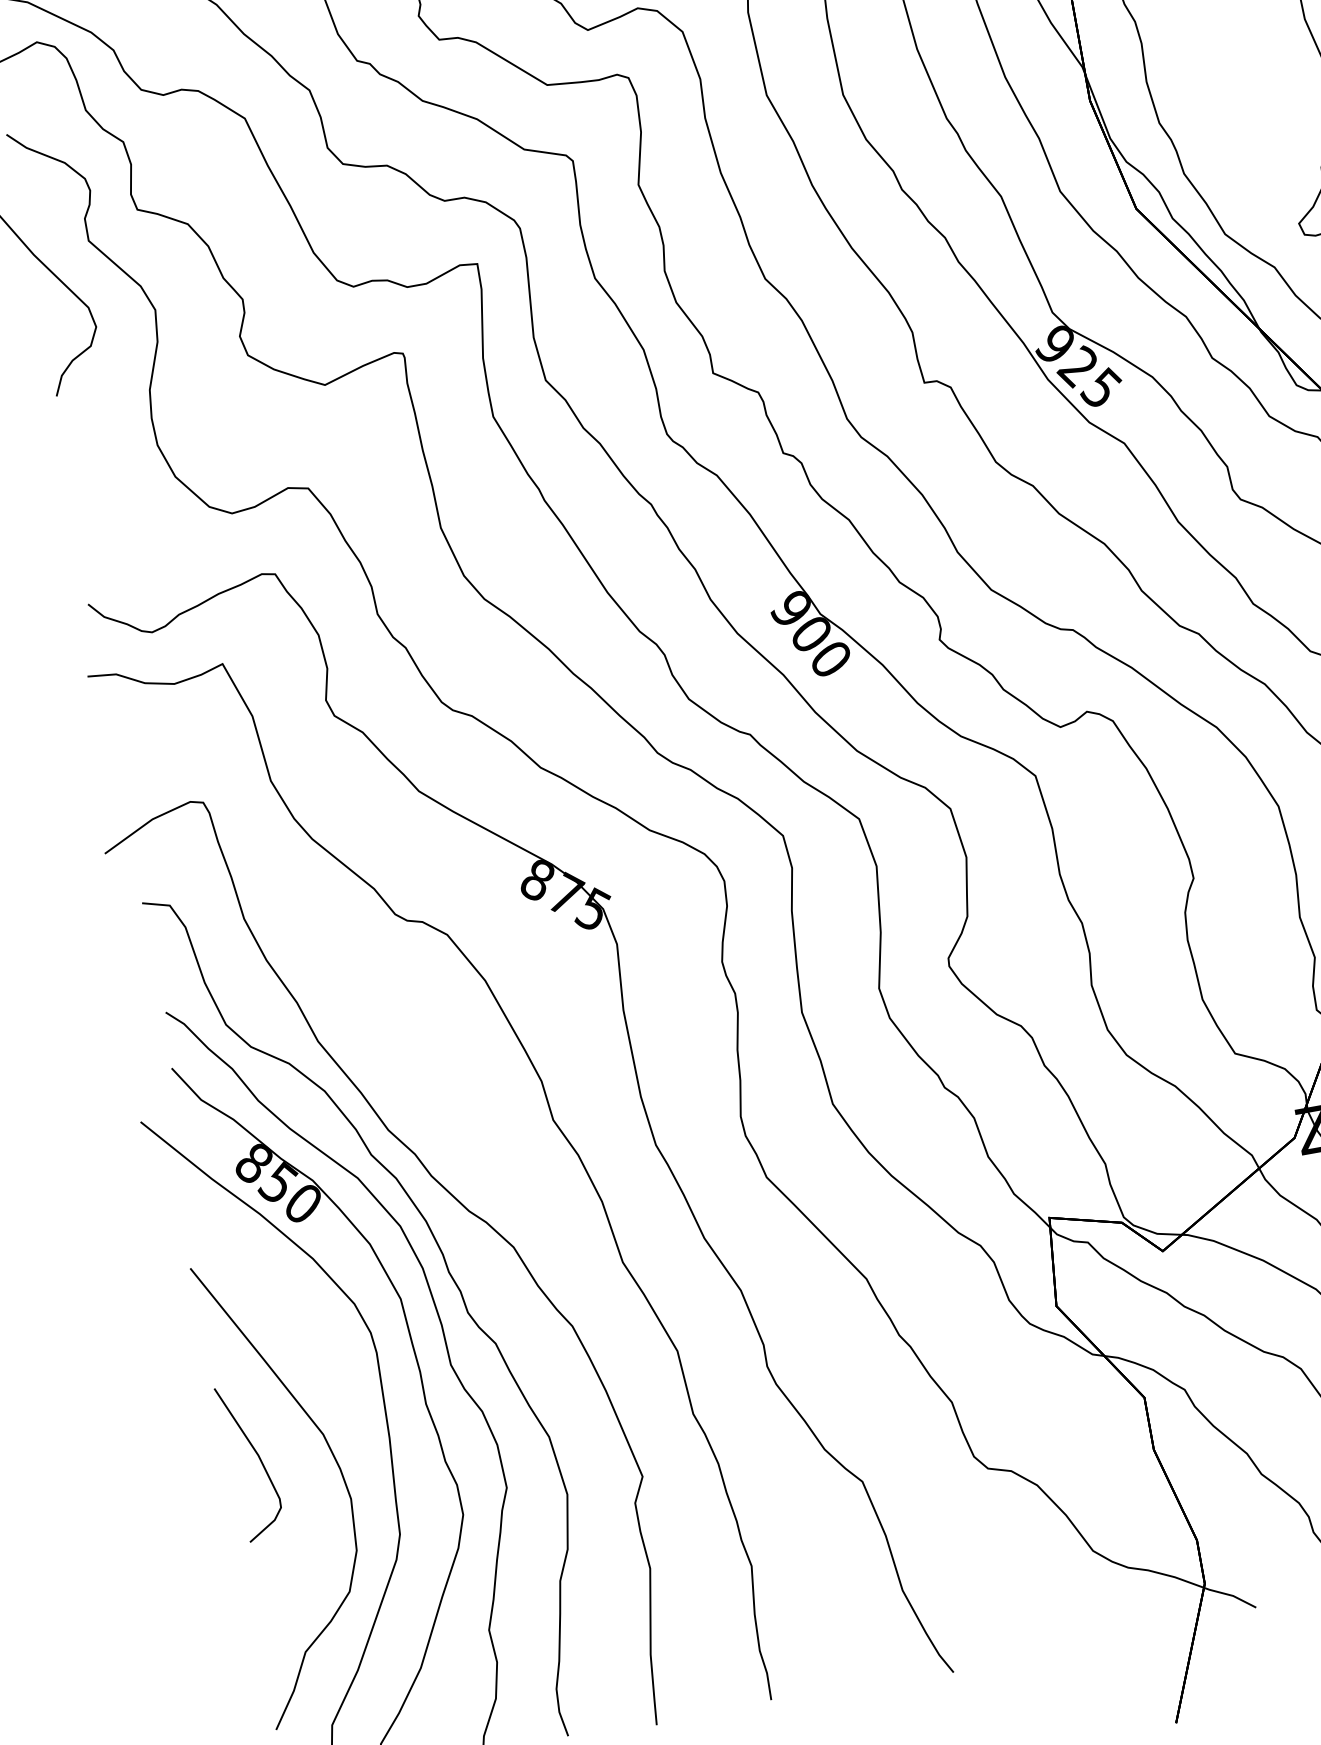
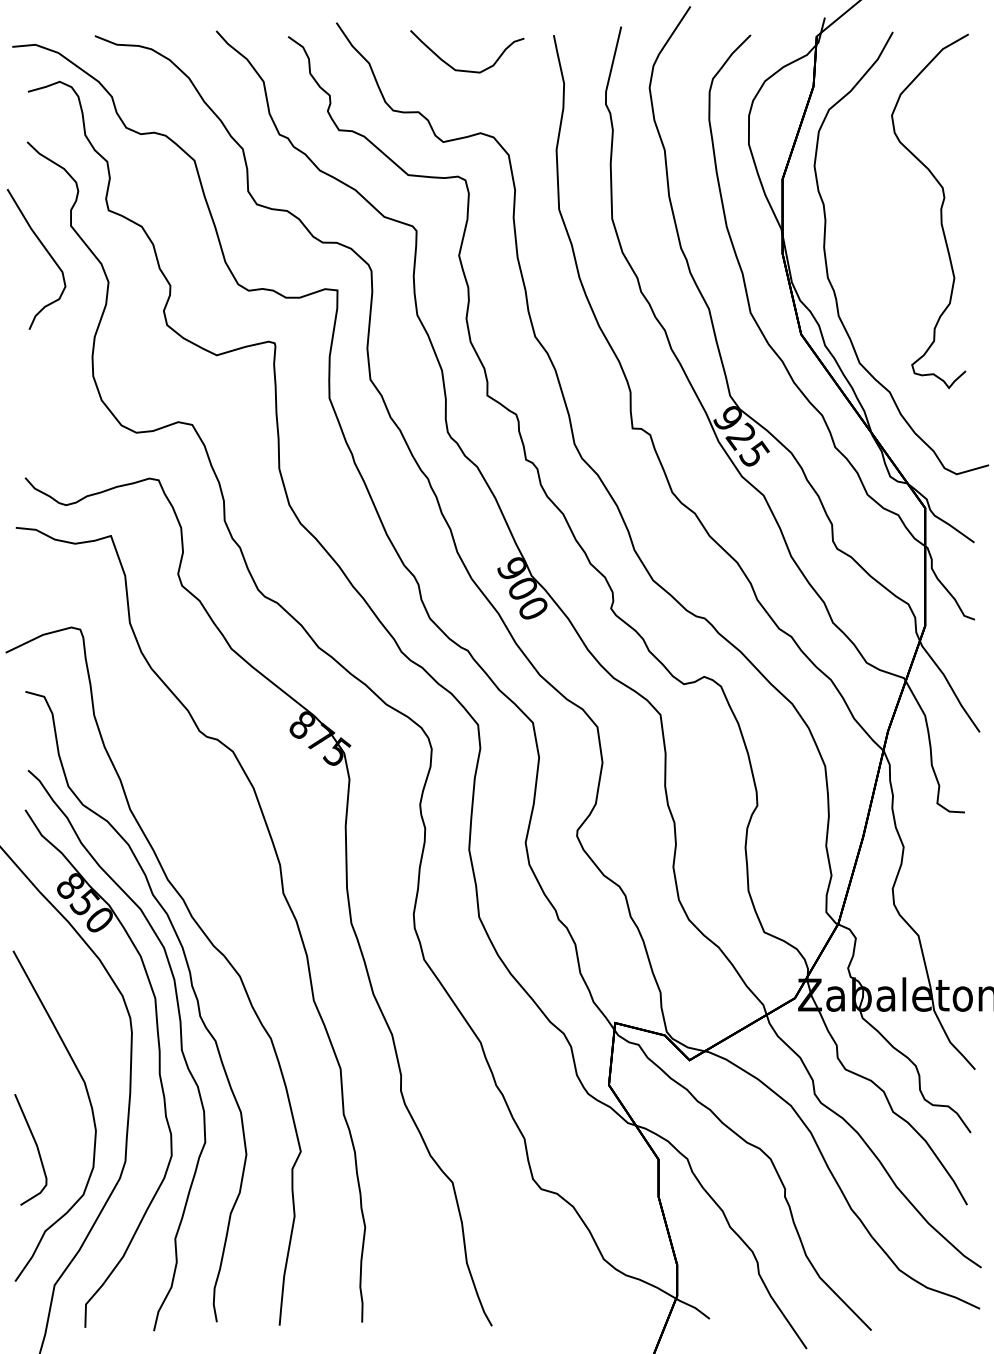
part: (258, 1459) -> (36, 1148), moved

